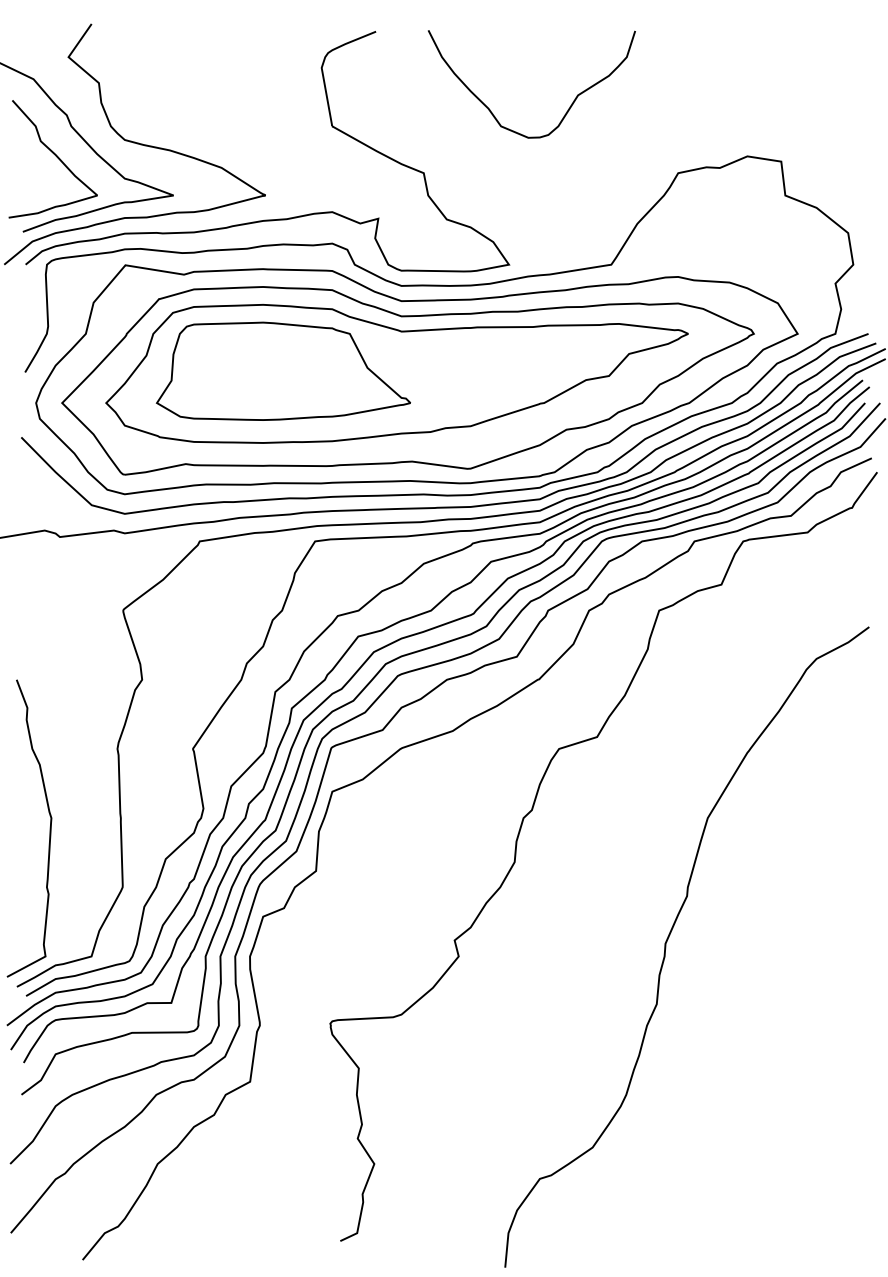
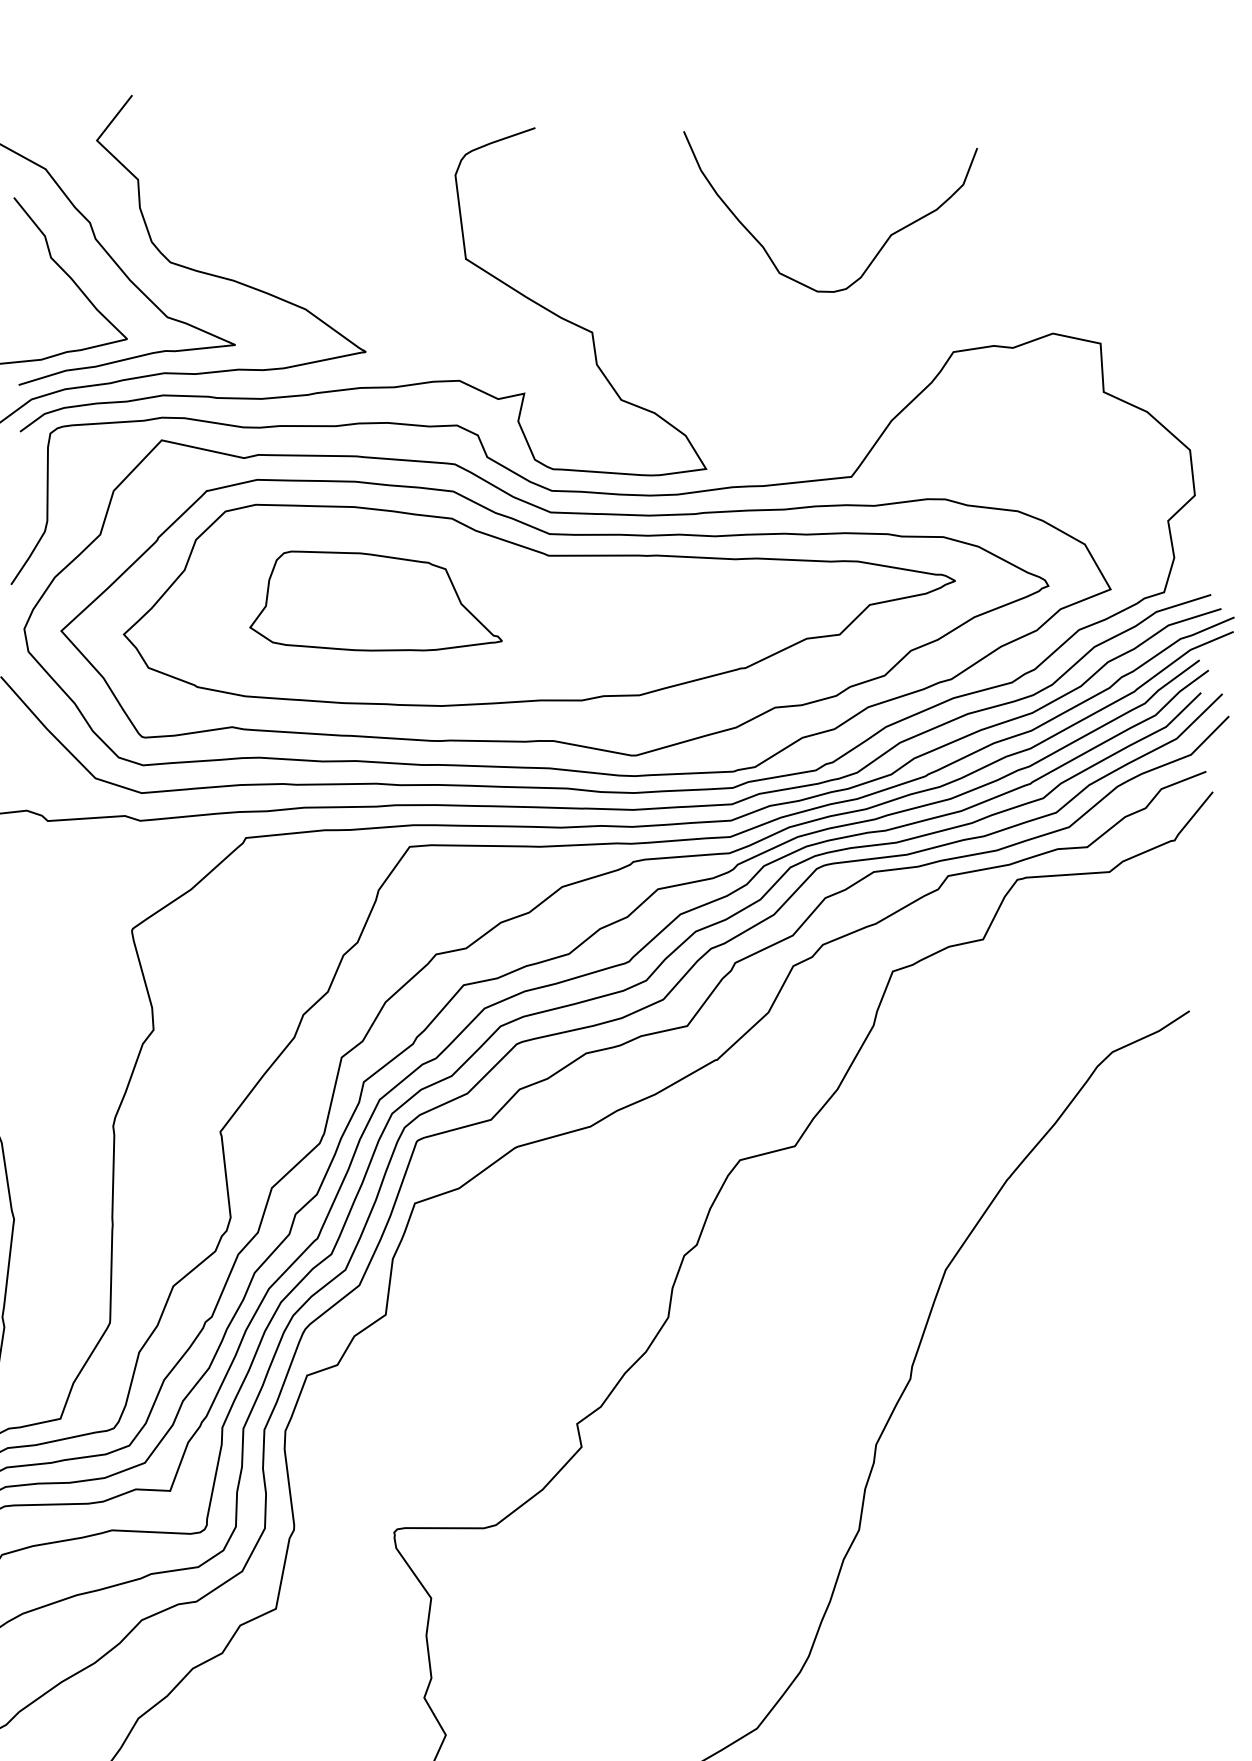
curve: (569, 106) -> (878, 250), moved
part: (282, 370) -> (376, 601), size x0.7

